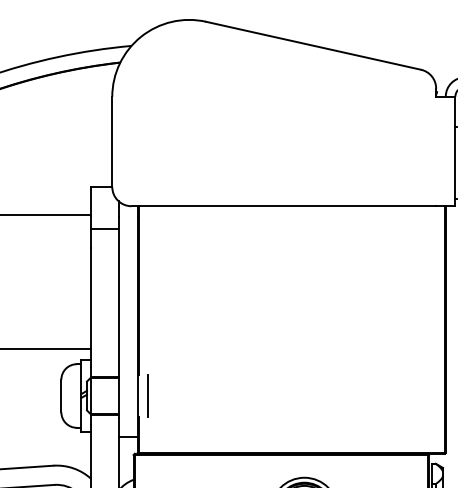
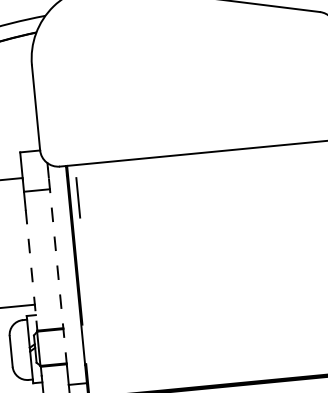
line: (91, 308) -> (31, 266), solid -> dashed
line: (118, 317) -> (57, 272), solid -> dashed
line: (147, 395) -> (78, 197), moved

